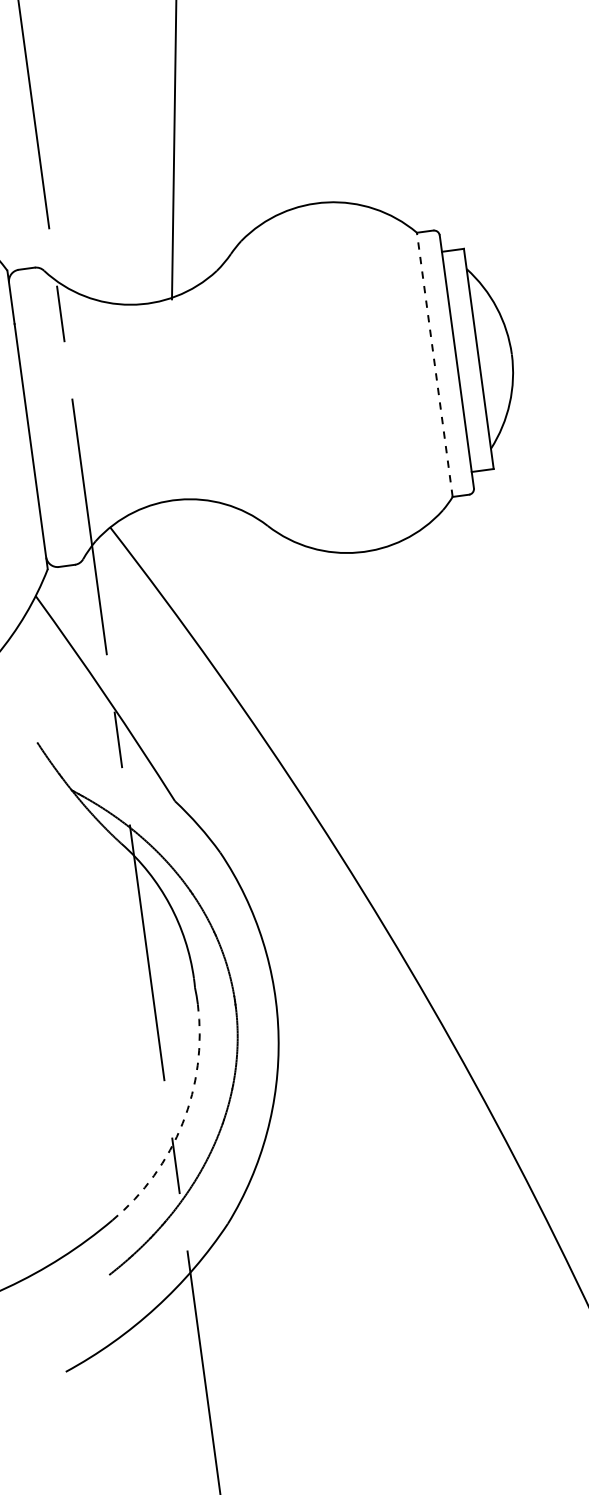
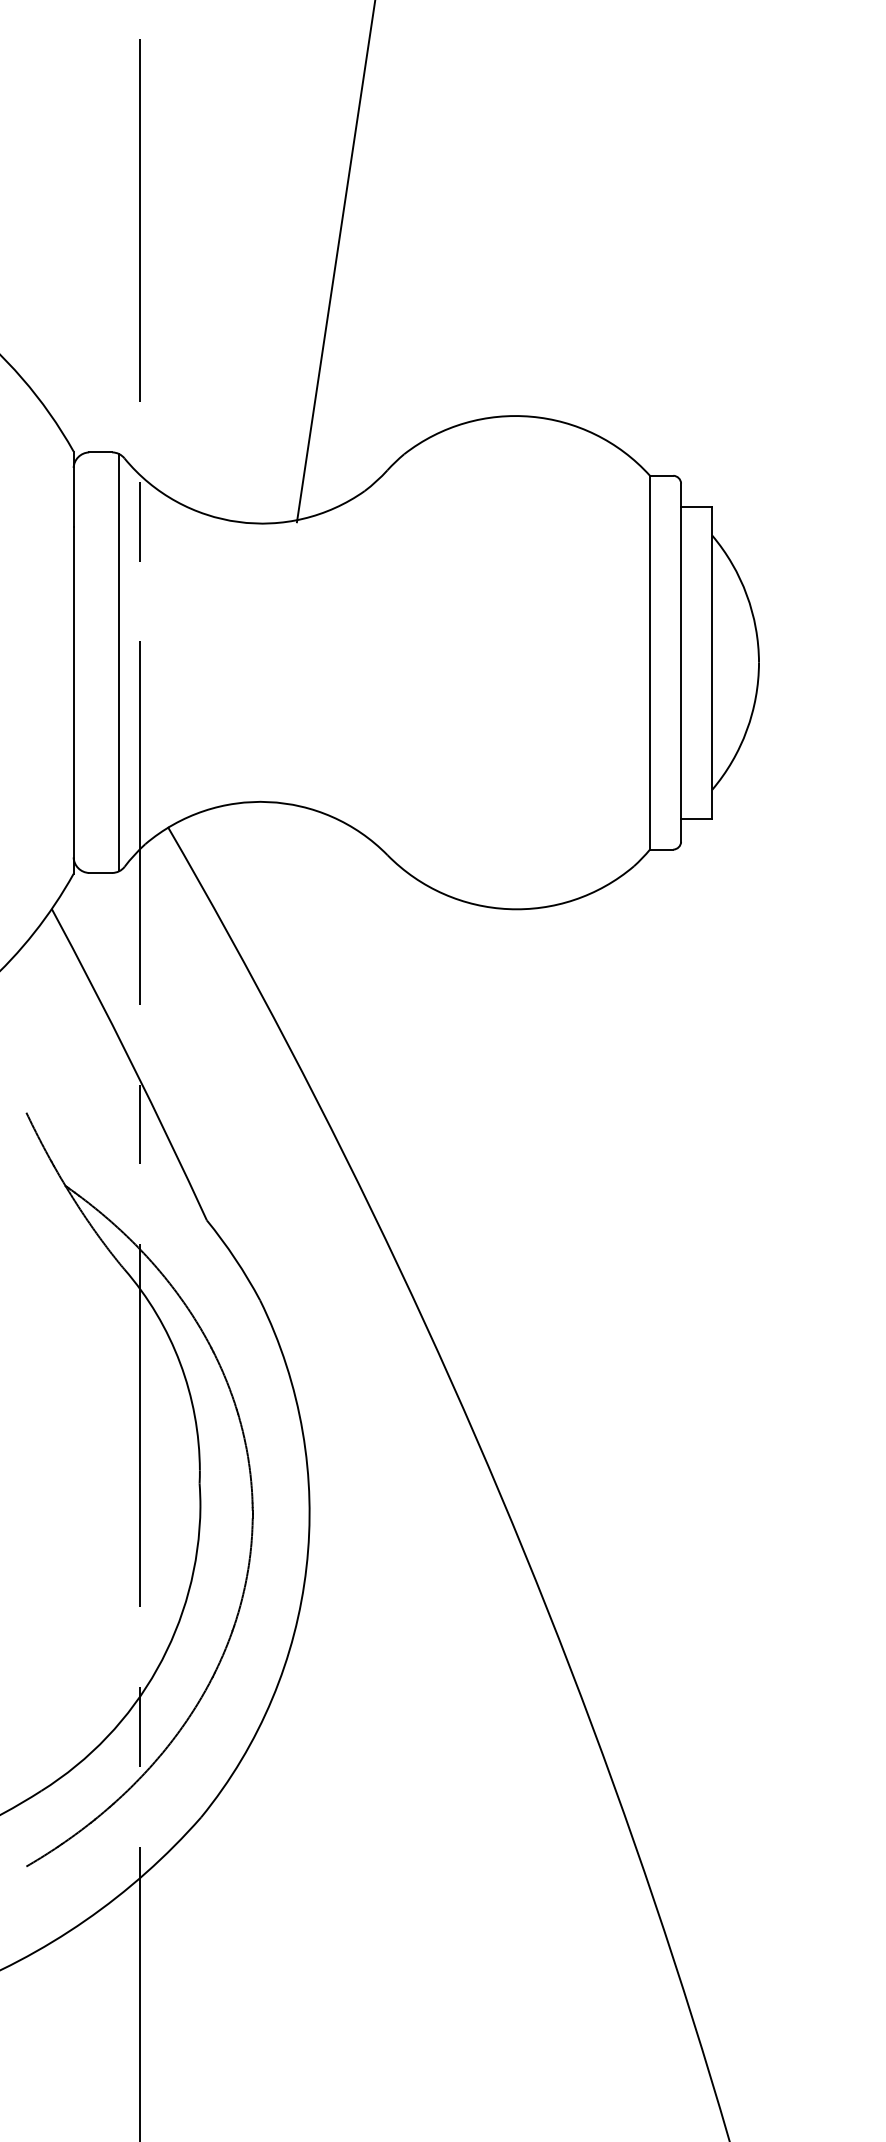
line: (434, 364) -> (649, 662), dashed -> solid
line: (60, 415) -> (119, 662), added
arc: (183, 1123) -> (157, 1669), dashed -> solid

